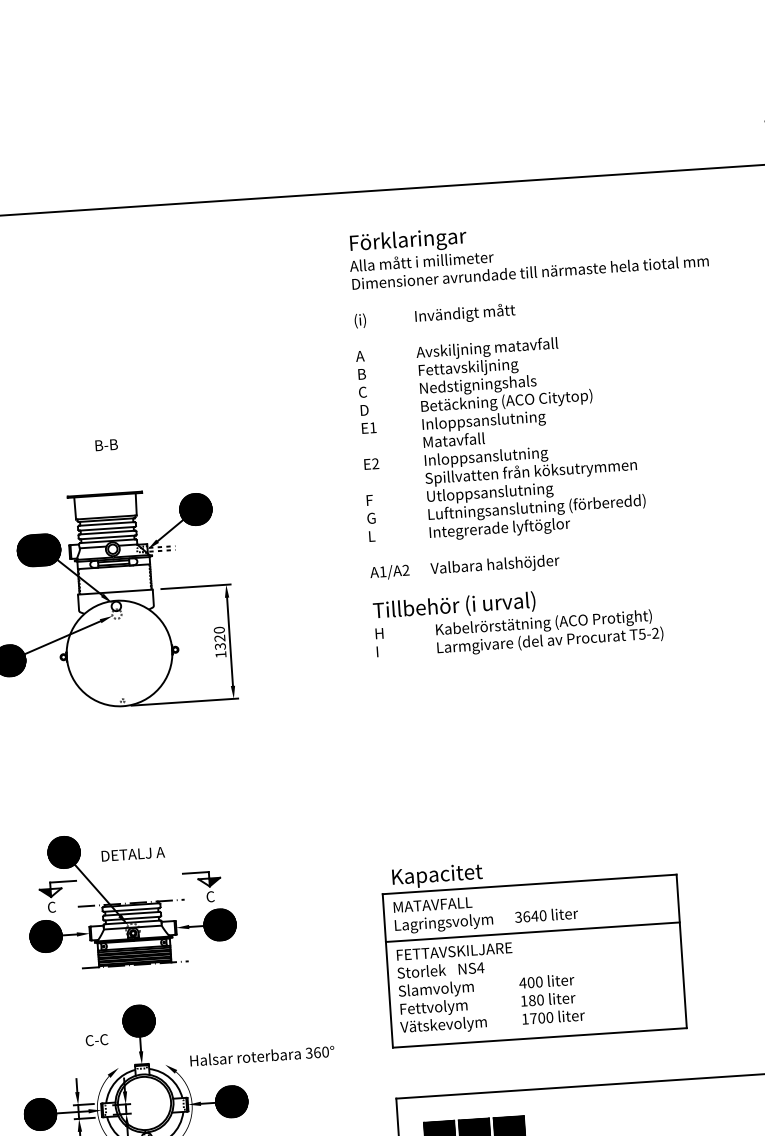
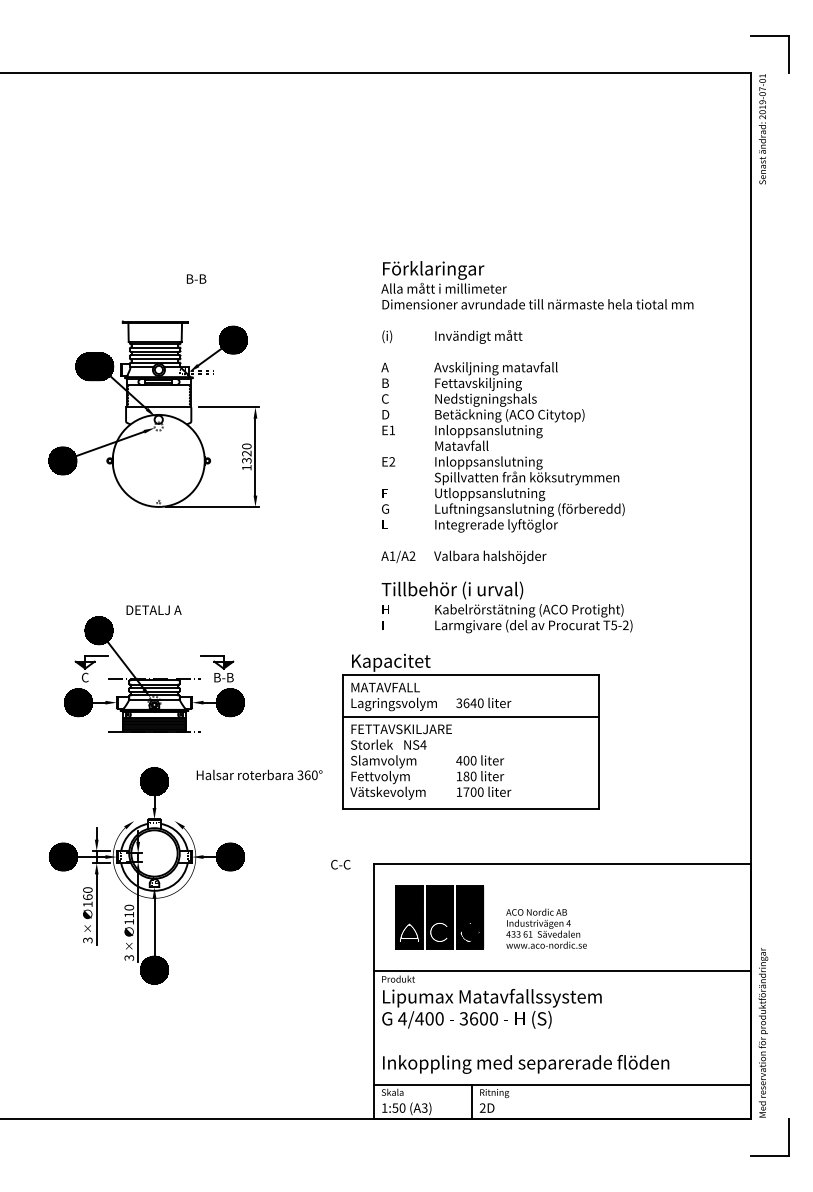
text: (540, 436) -> (537, 447), moved
text: (106, 444) -> (196, 278), moved
text: (132, 853) -> (153, 609), moved
text: (210, 896) -> (223, 677), C -> B-B
part: (533, 948) -> (470, 731), moved
text: (96, 1039) -> (340, 864), moved
text: (262, 1055) -> (259, 774), moved

